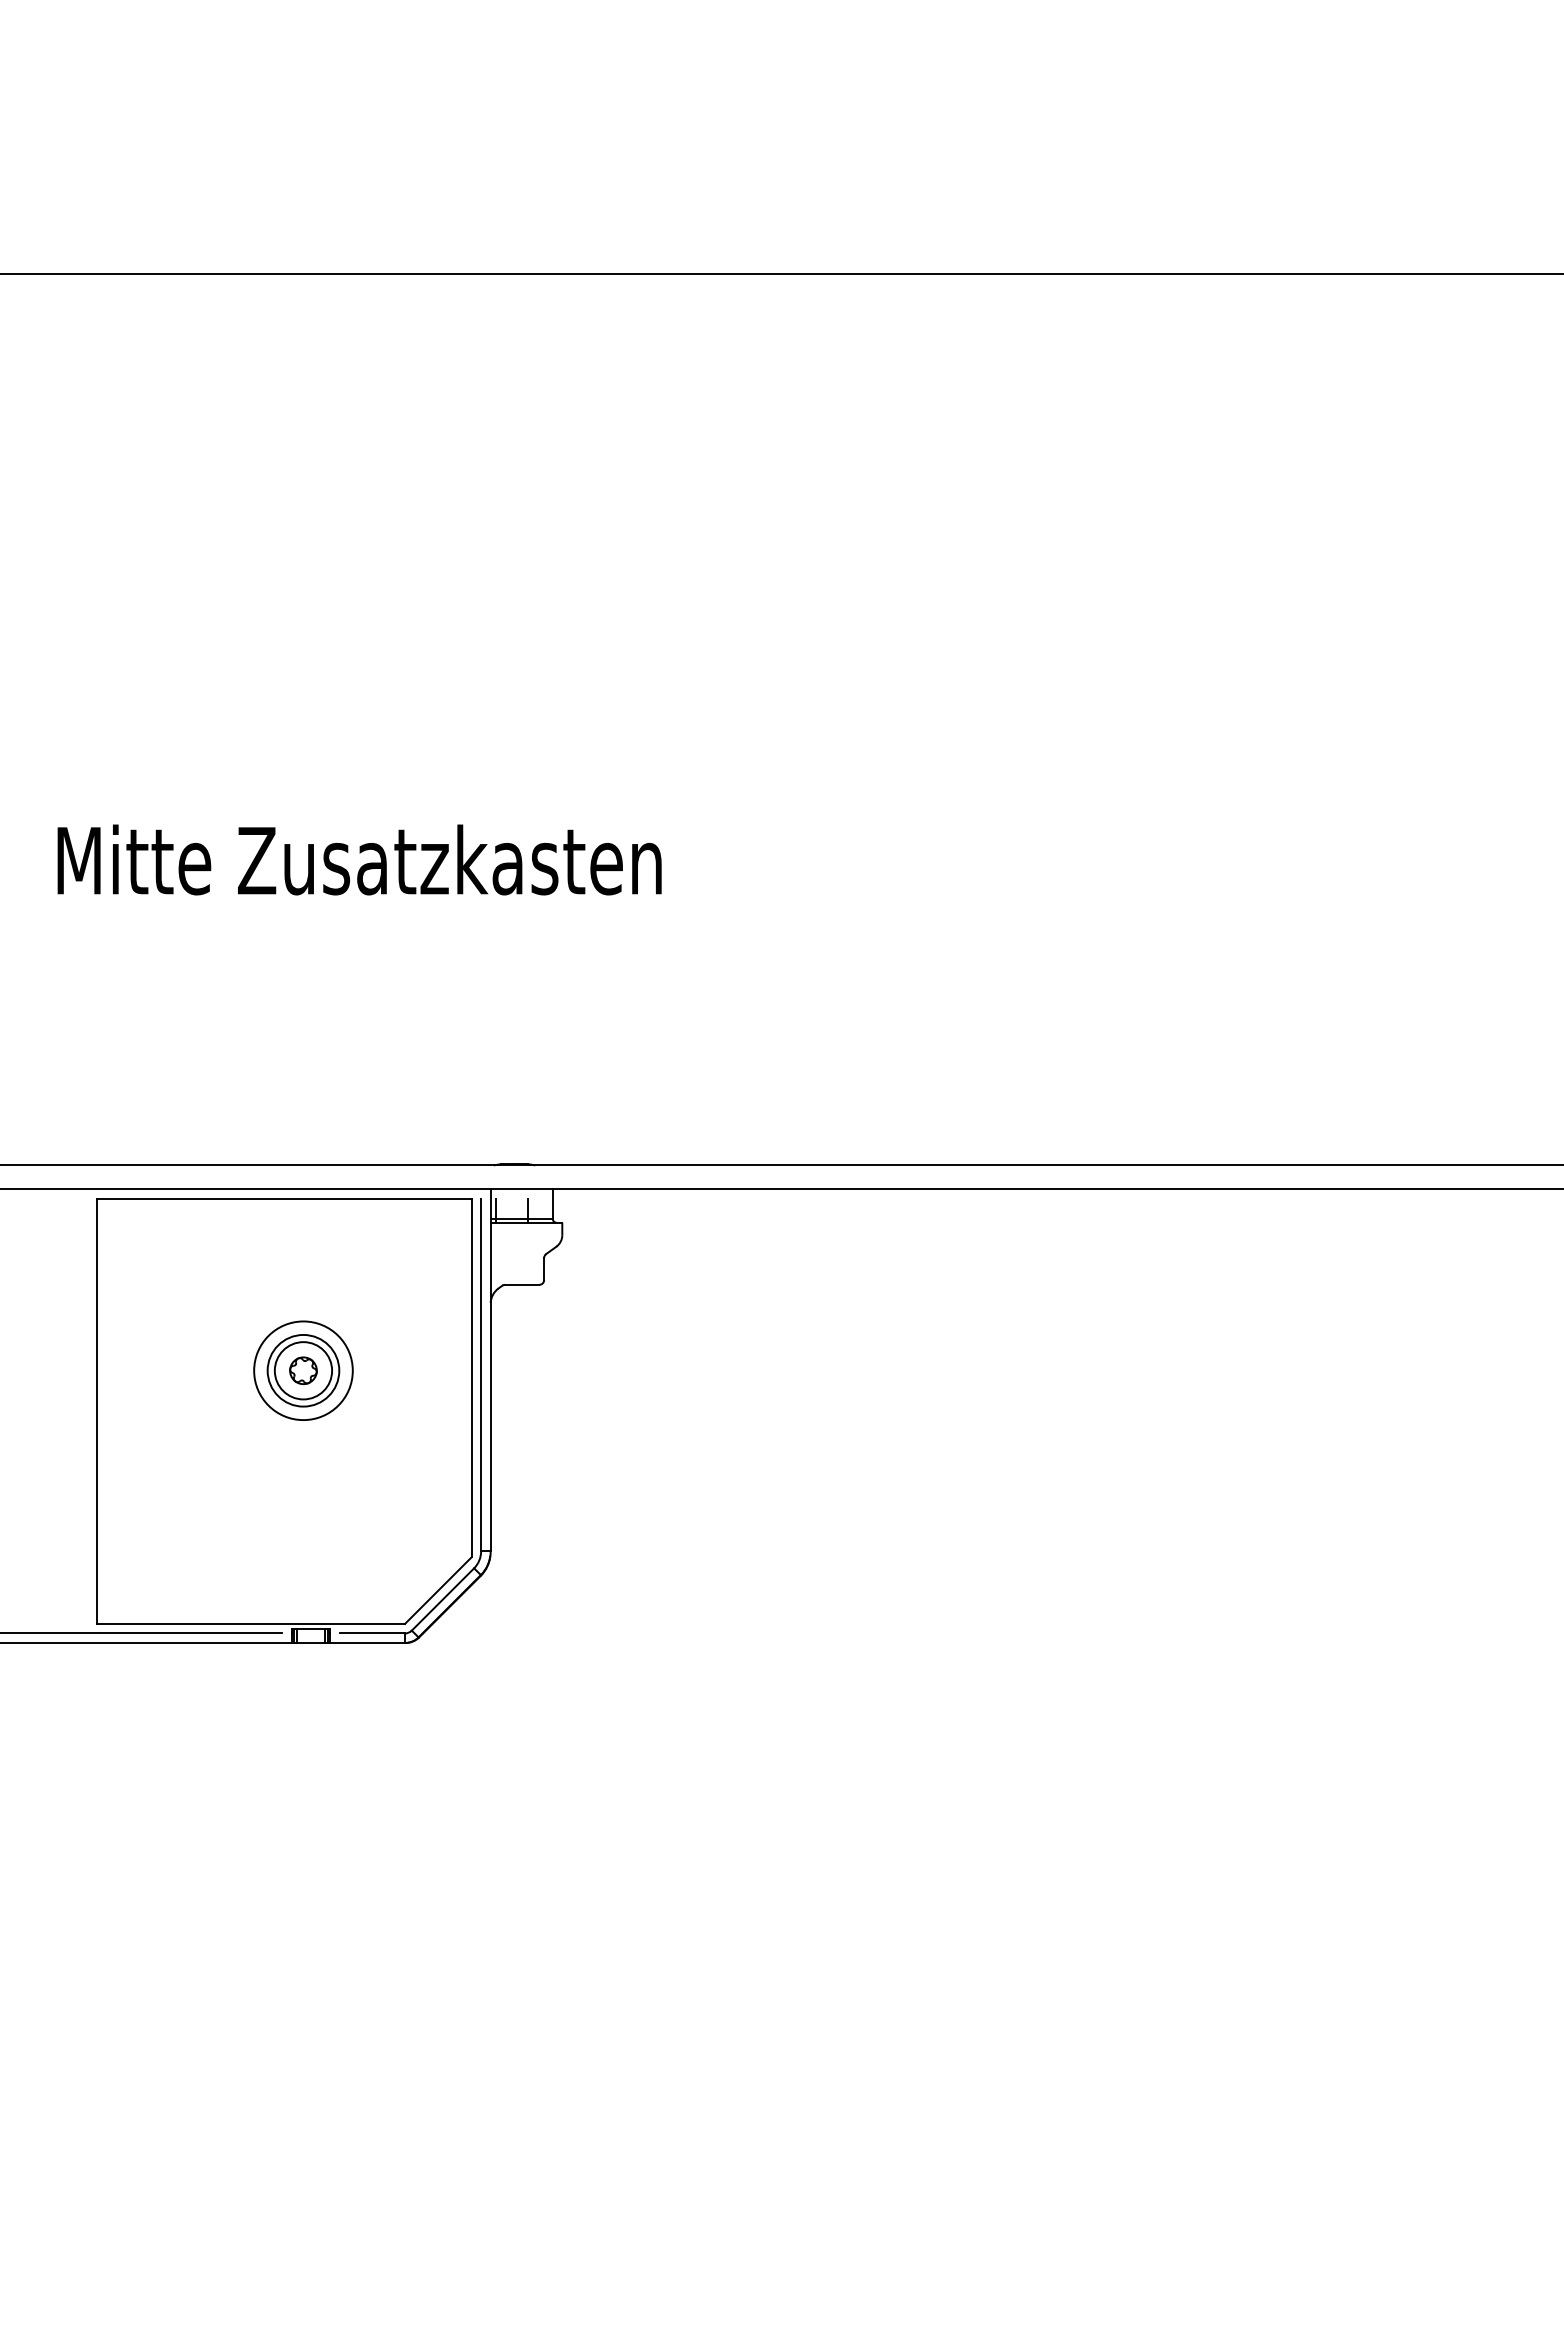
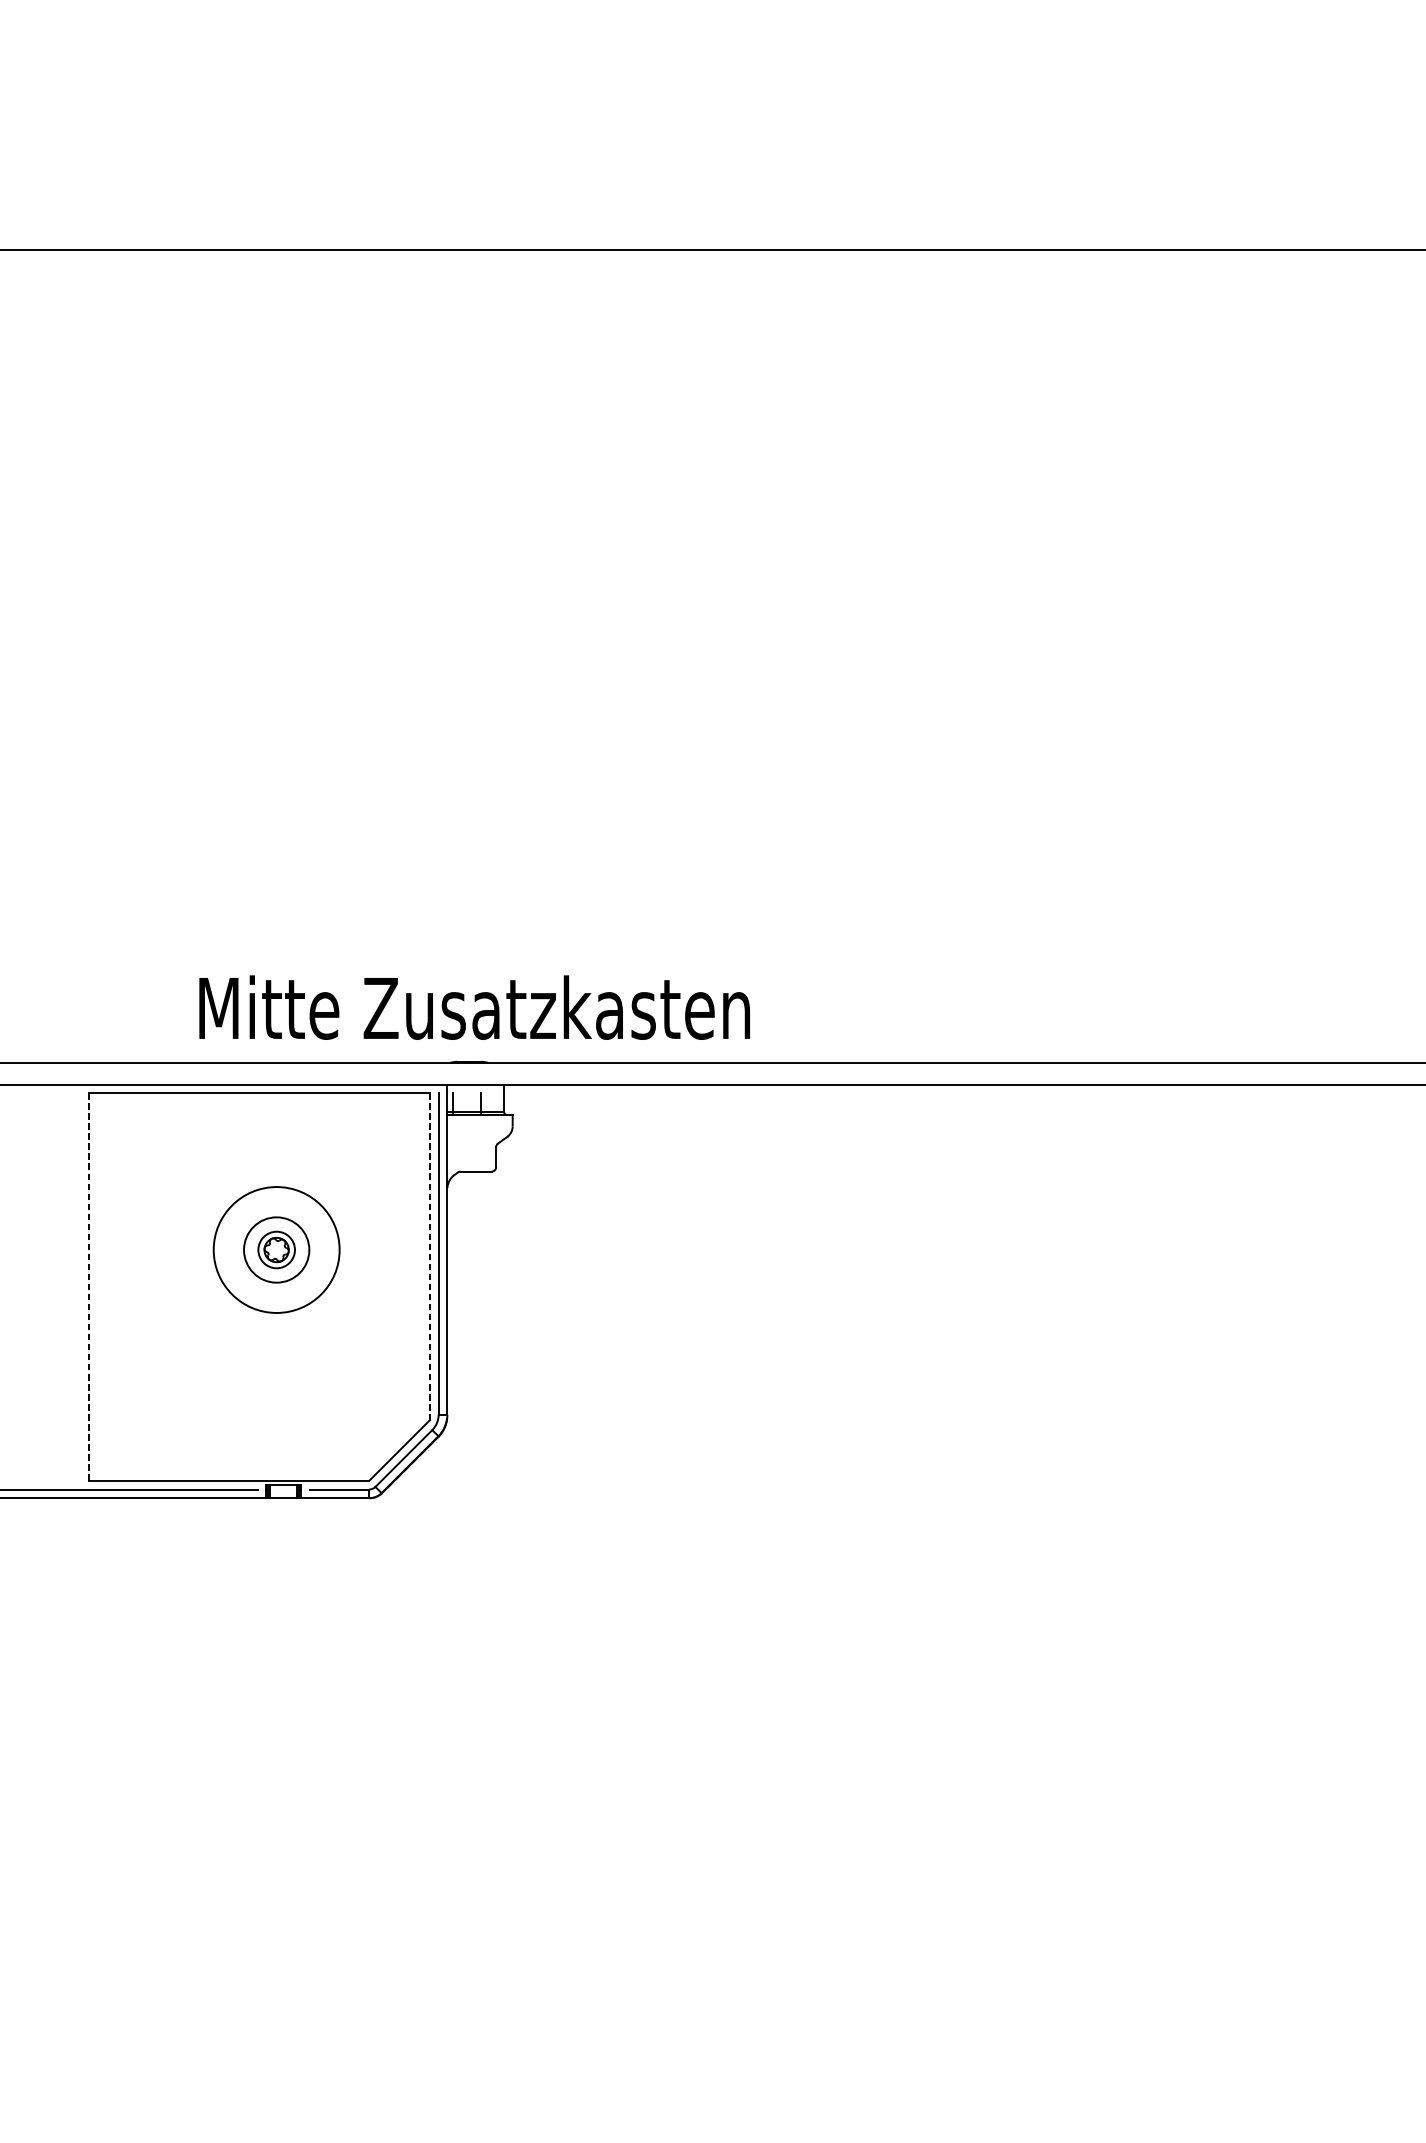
text: (359, 859) -> (474, 1007), moved
circle: (303, 1370) -> (276, 1249), size x0.7
circle: (303, 1370) -> (276, 1249), size x1.4
line: (471, 1378) -> (429, 1257), solid -> dashed
line: (97, 1411) -> (88, 1287), solid -> dashed

